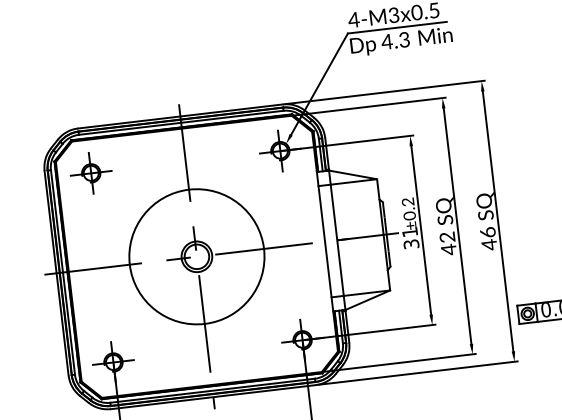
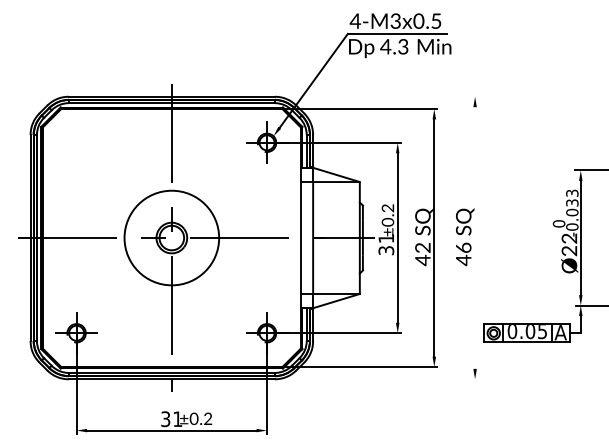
line: (384, 92) -> (377, 96), removed
part: (91, 173) -> (76, 142), removed
line: (498, 220) -> (475, 237), removed
circle: (196, 256) -> (171, 237), size x0.7
line: (417, 373) -> (377, 379), removed

